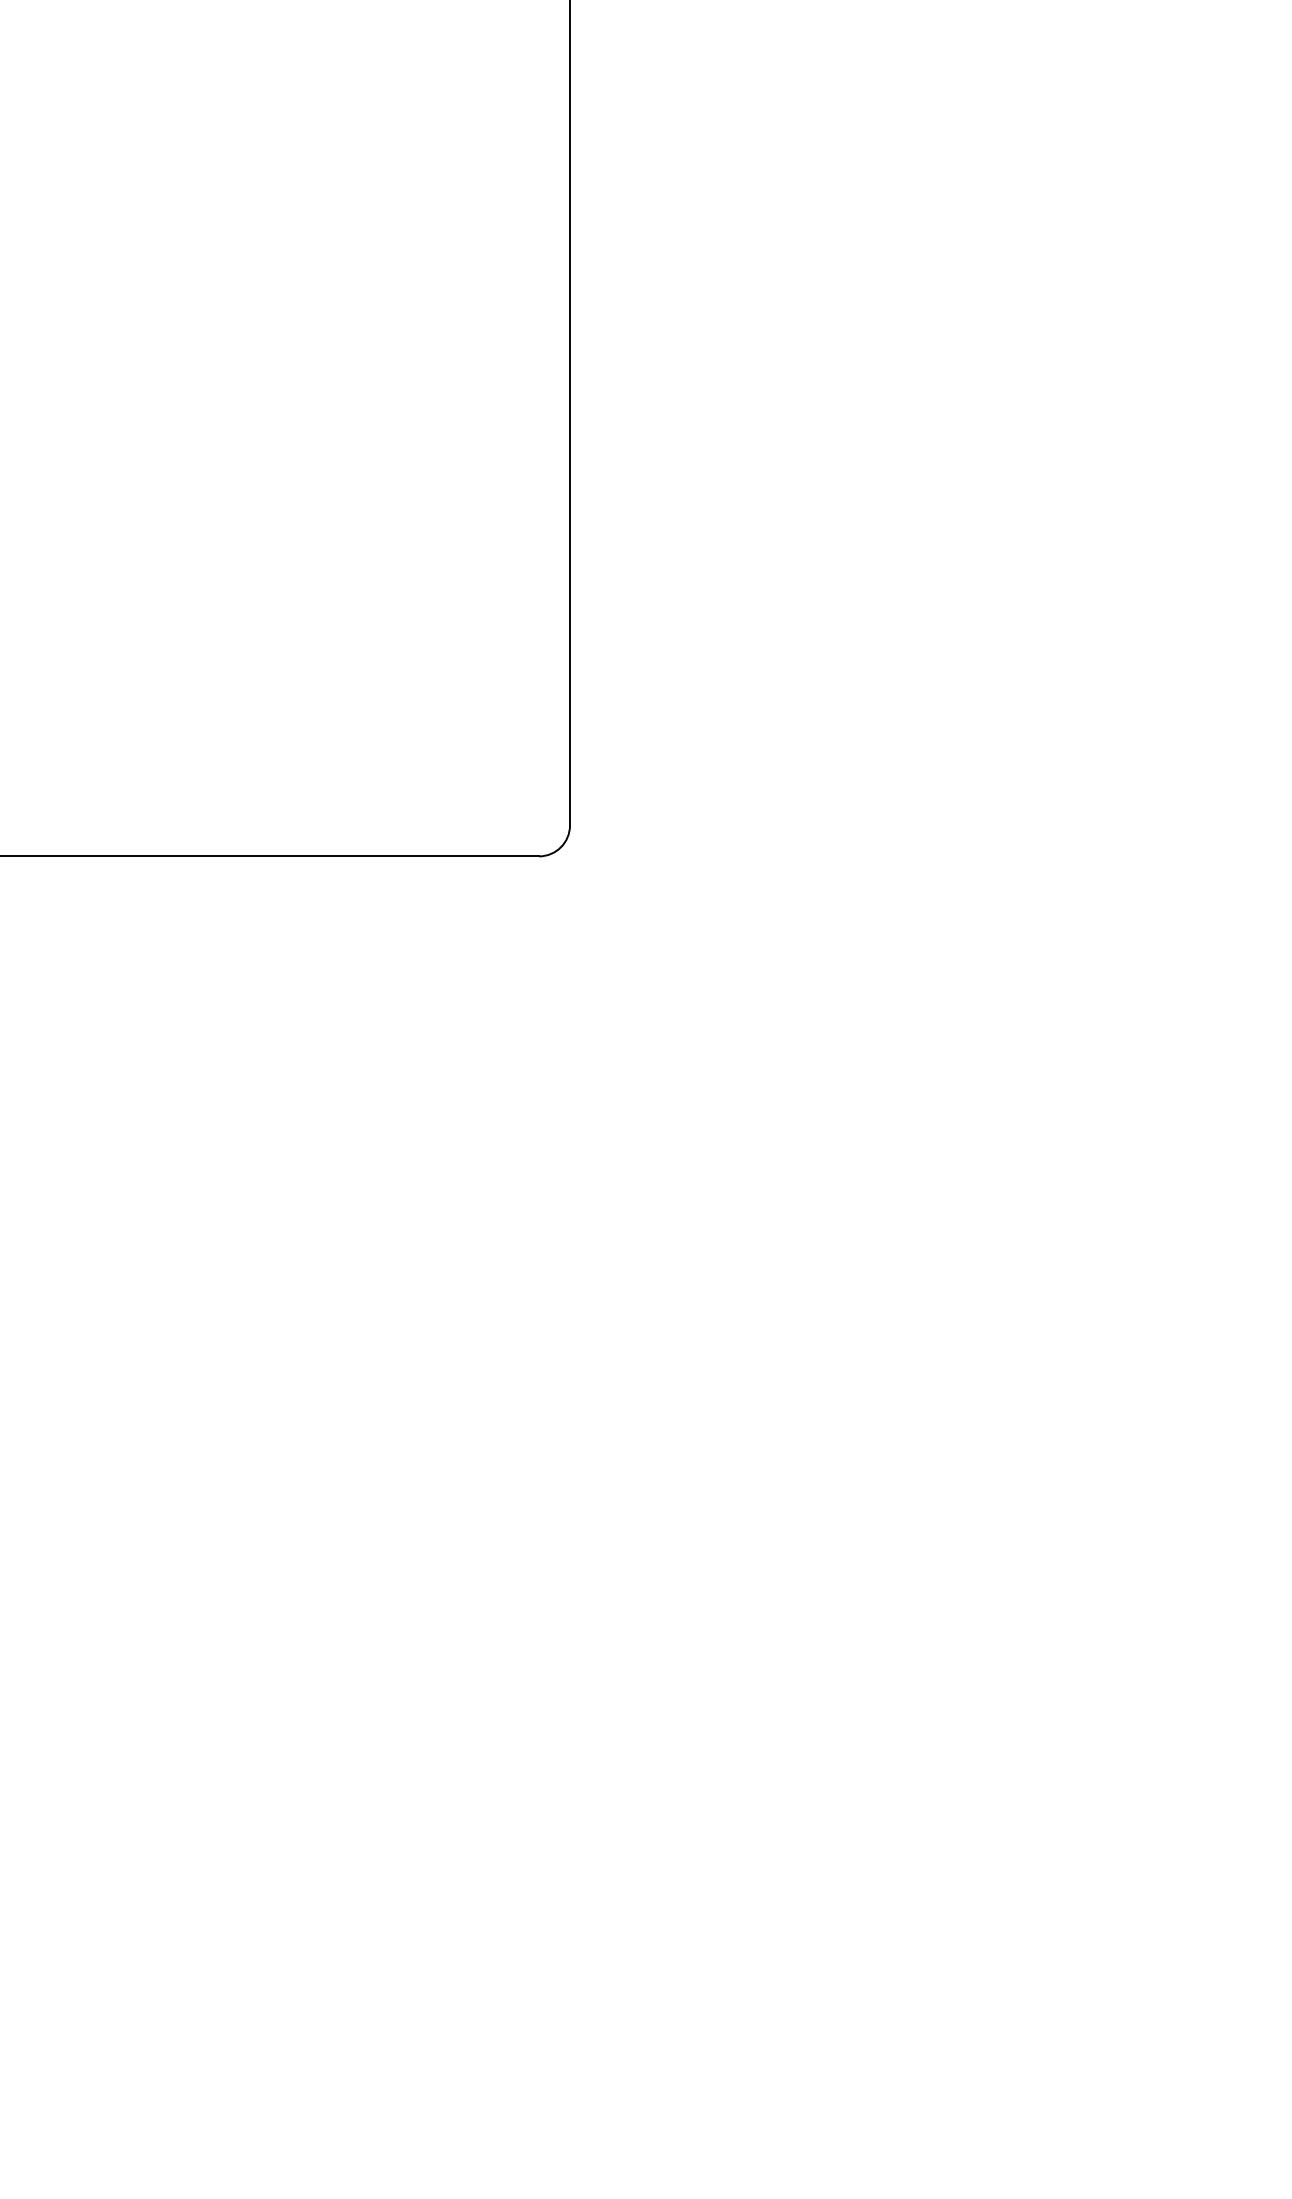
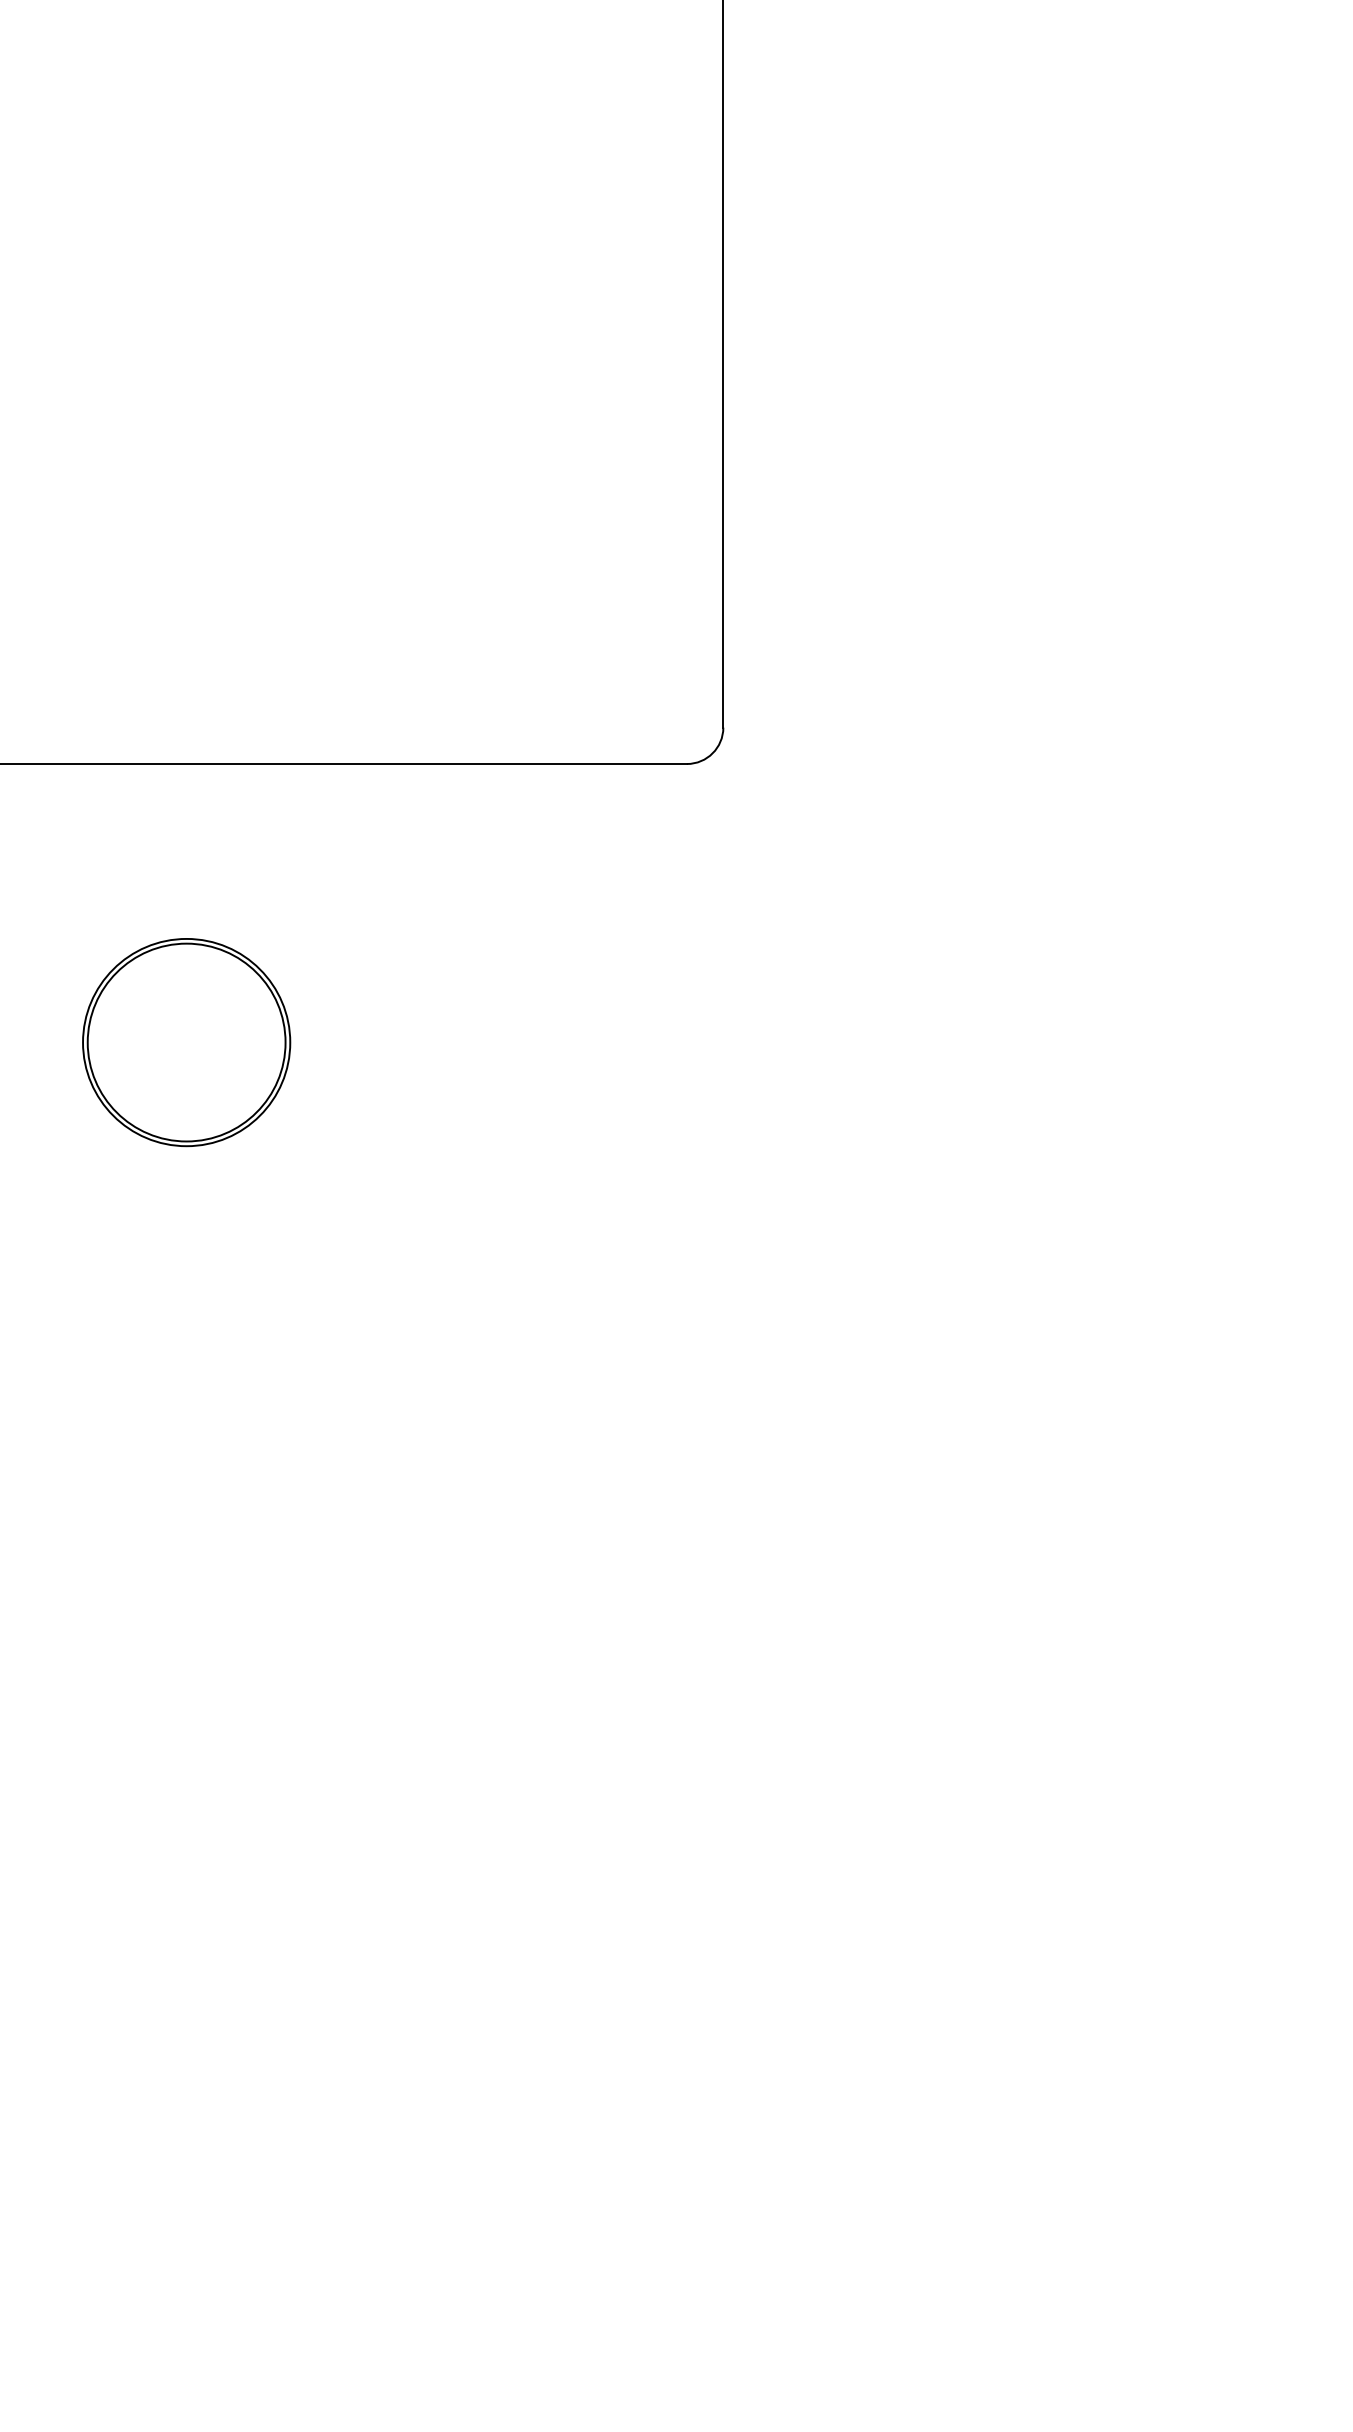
part: (112, 1093) -> (186, 1042), added

